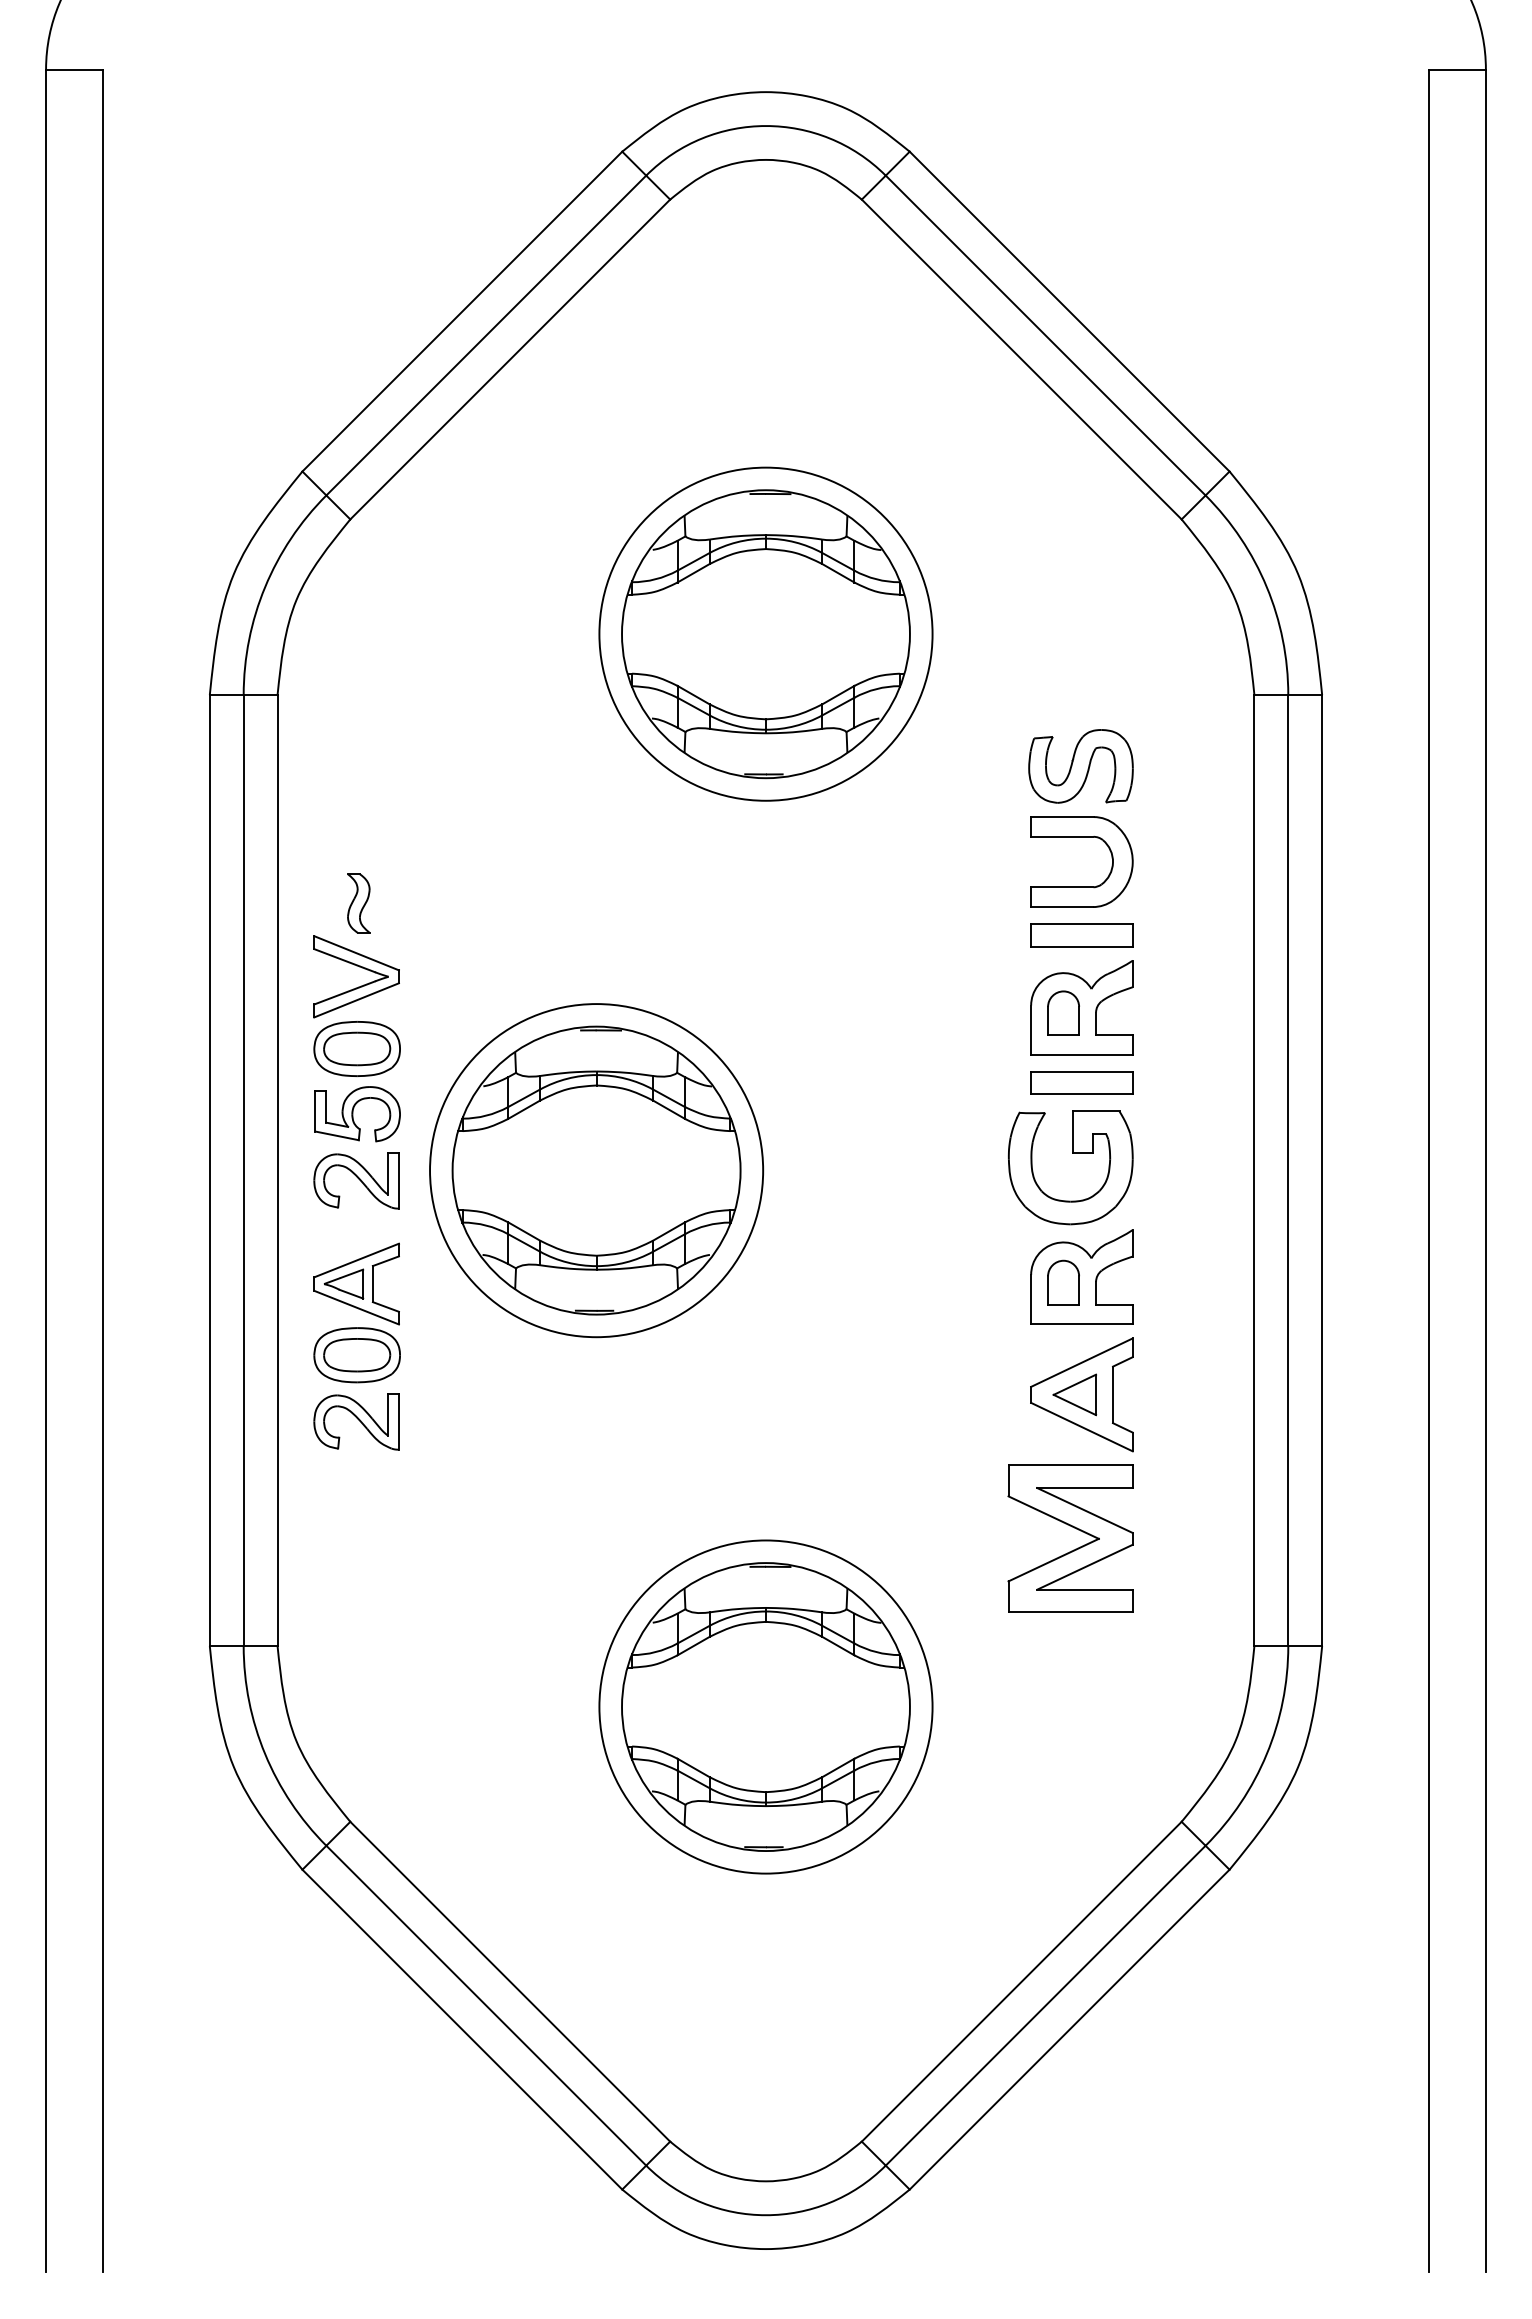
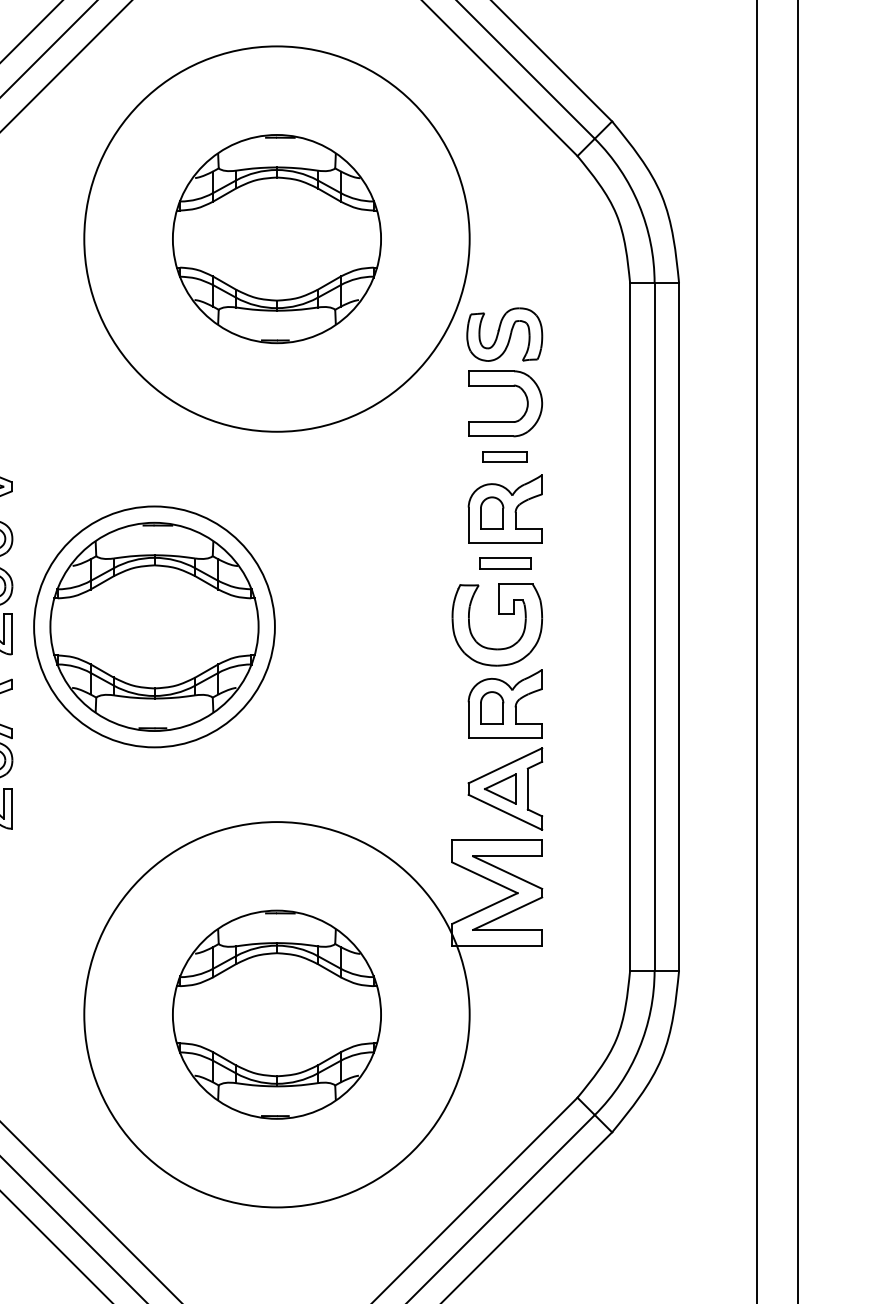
circle: (765, 633) -> (276, 238), size x1.6
part: (1081, 935) -> (505, 456), size x0.6
part: (1081, 1082) -> (505, 563), size x0.7
circle: (765, 1706) -> (276, 1014), size x1.6

